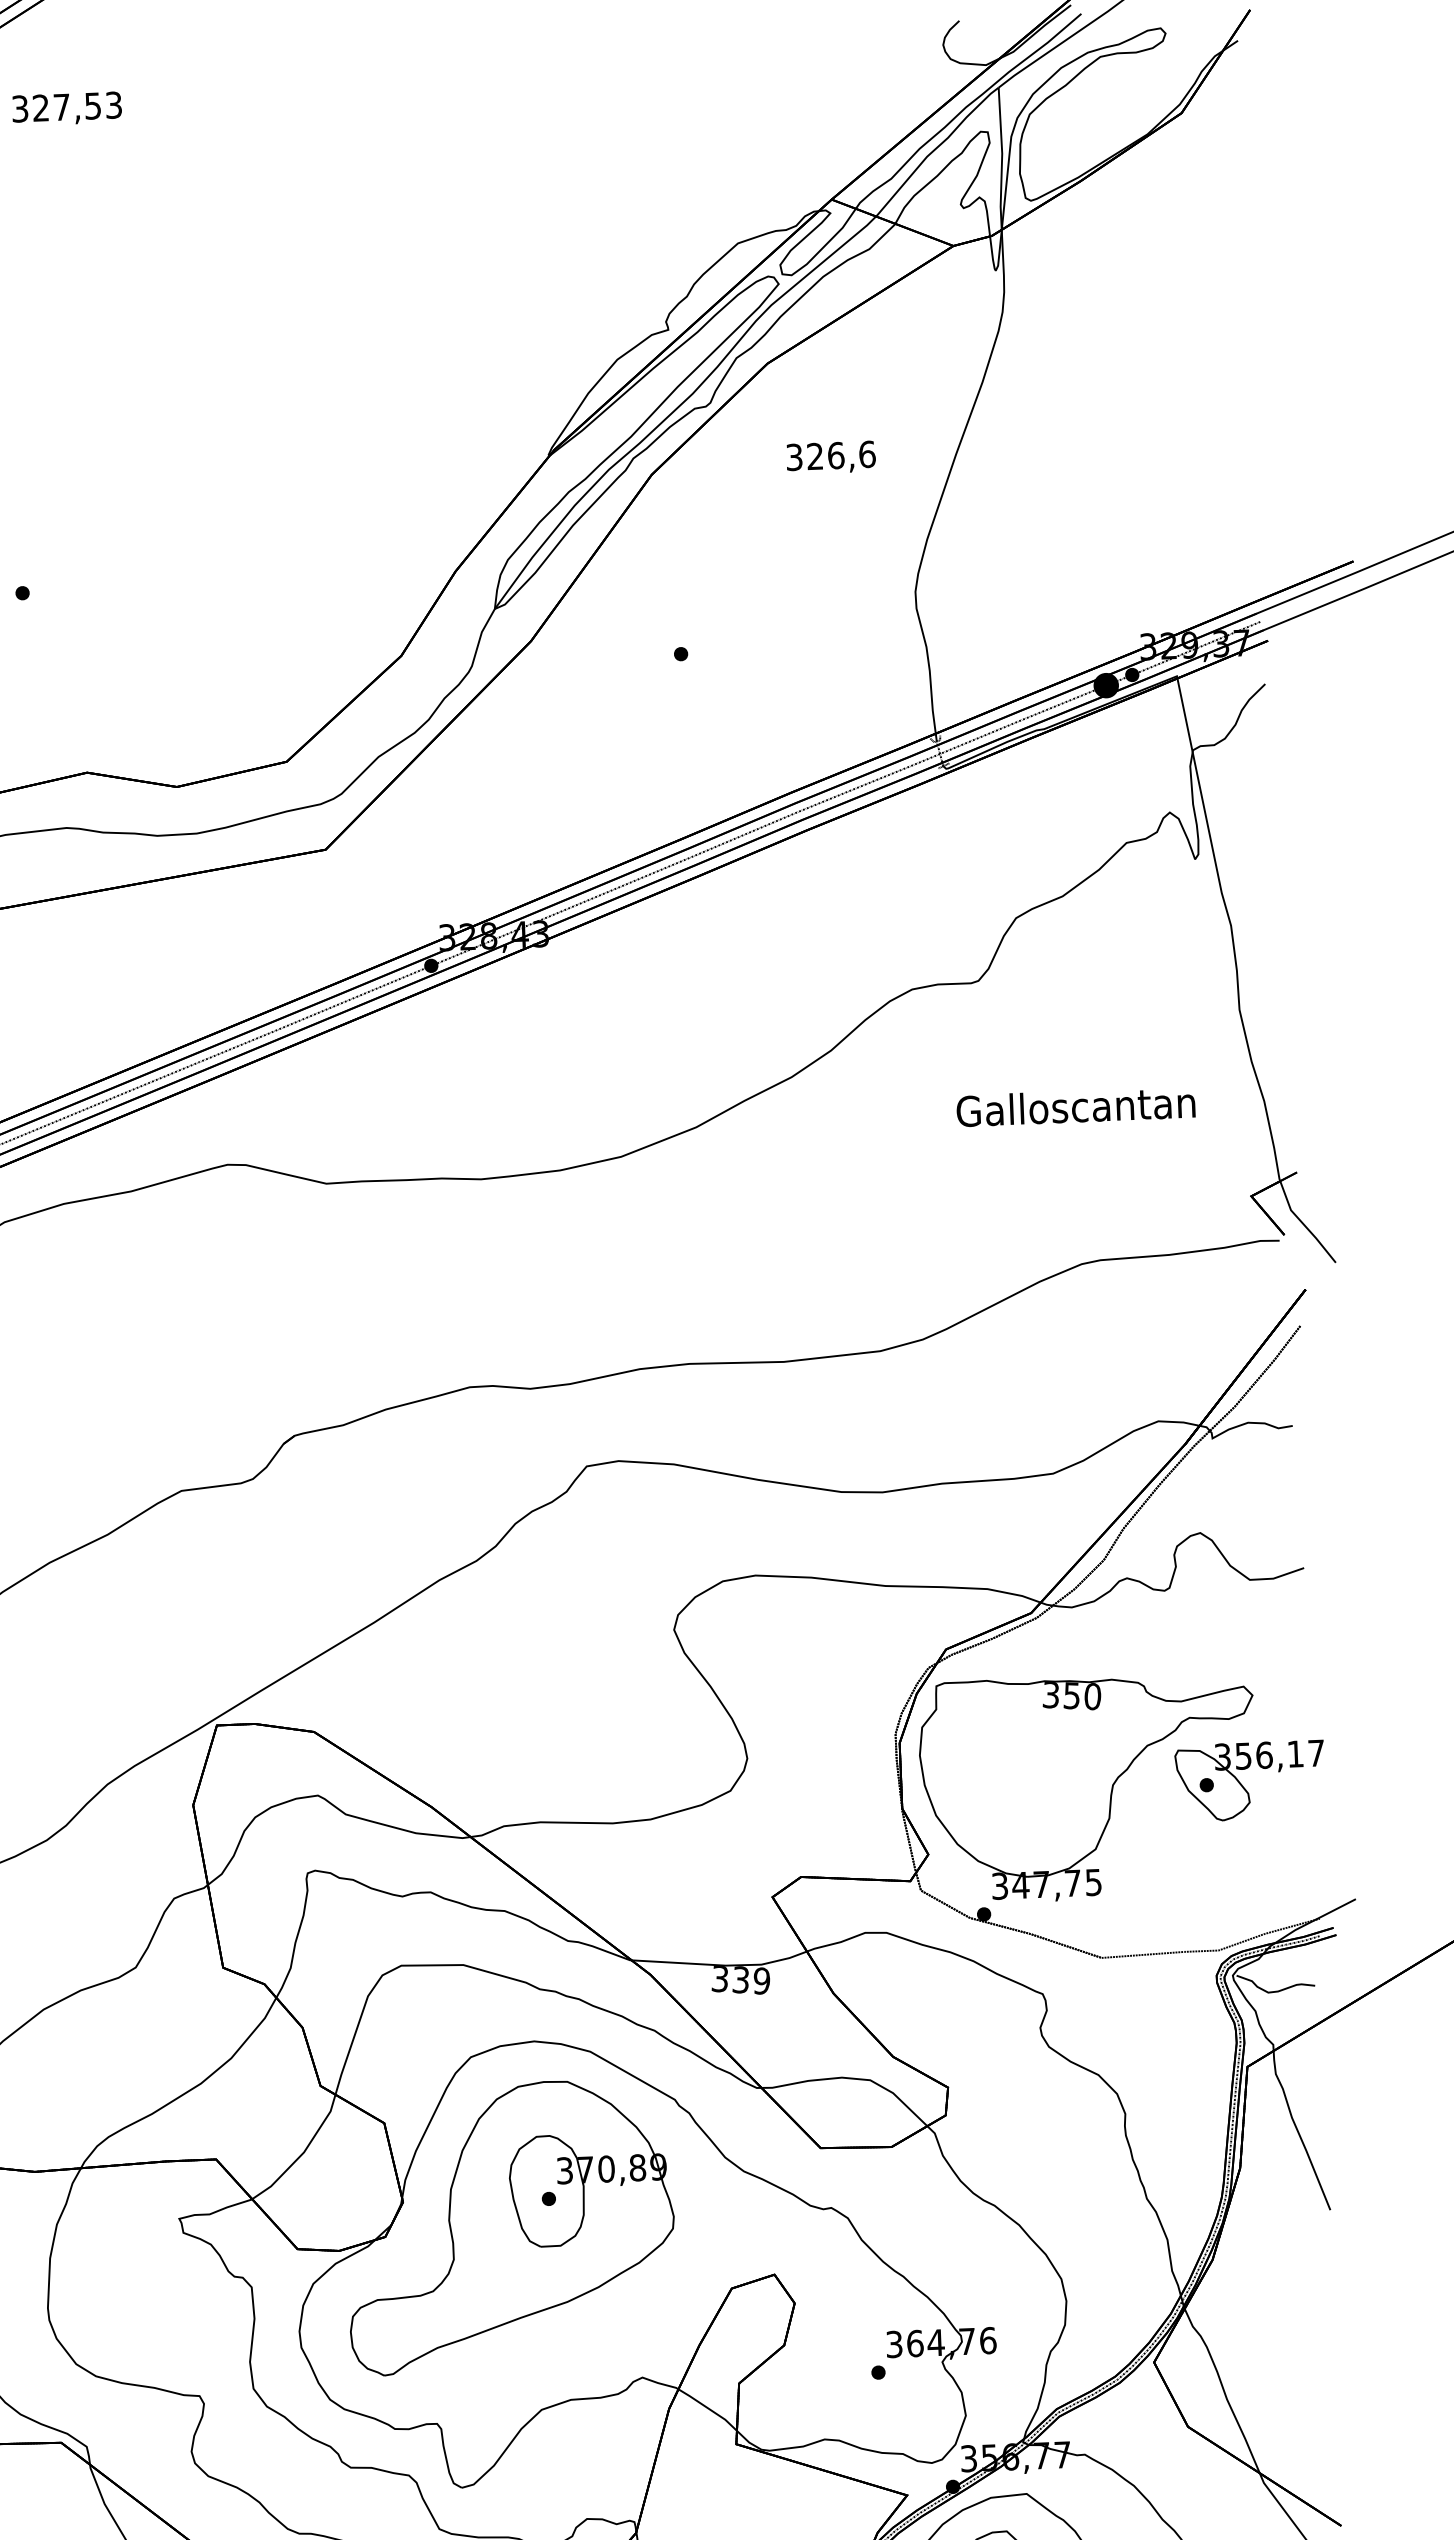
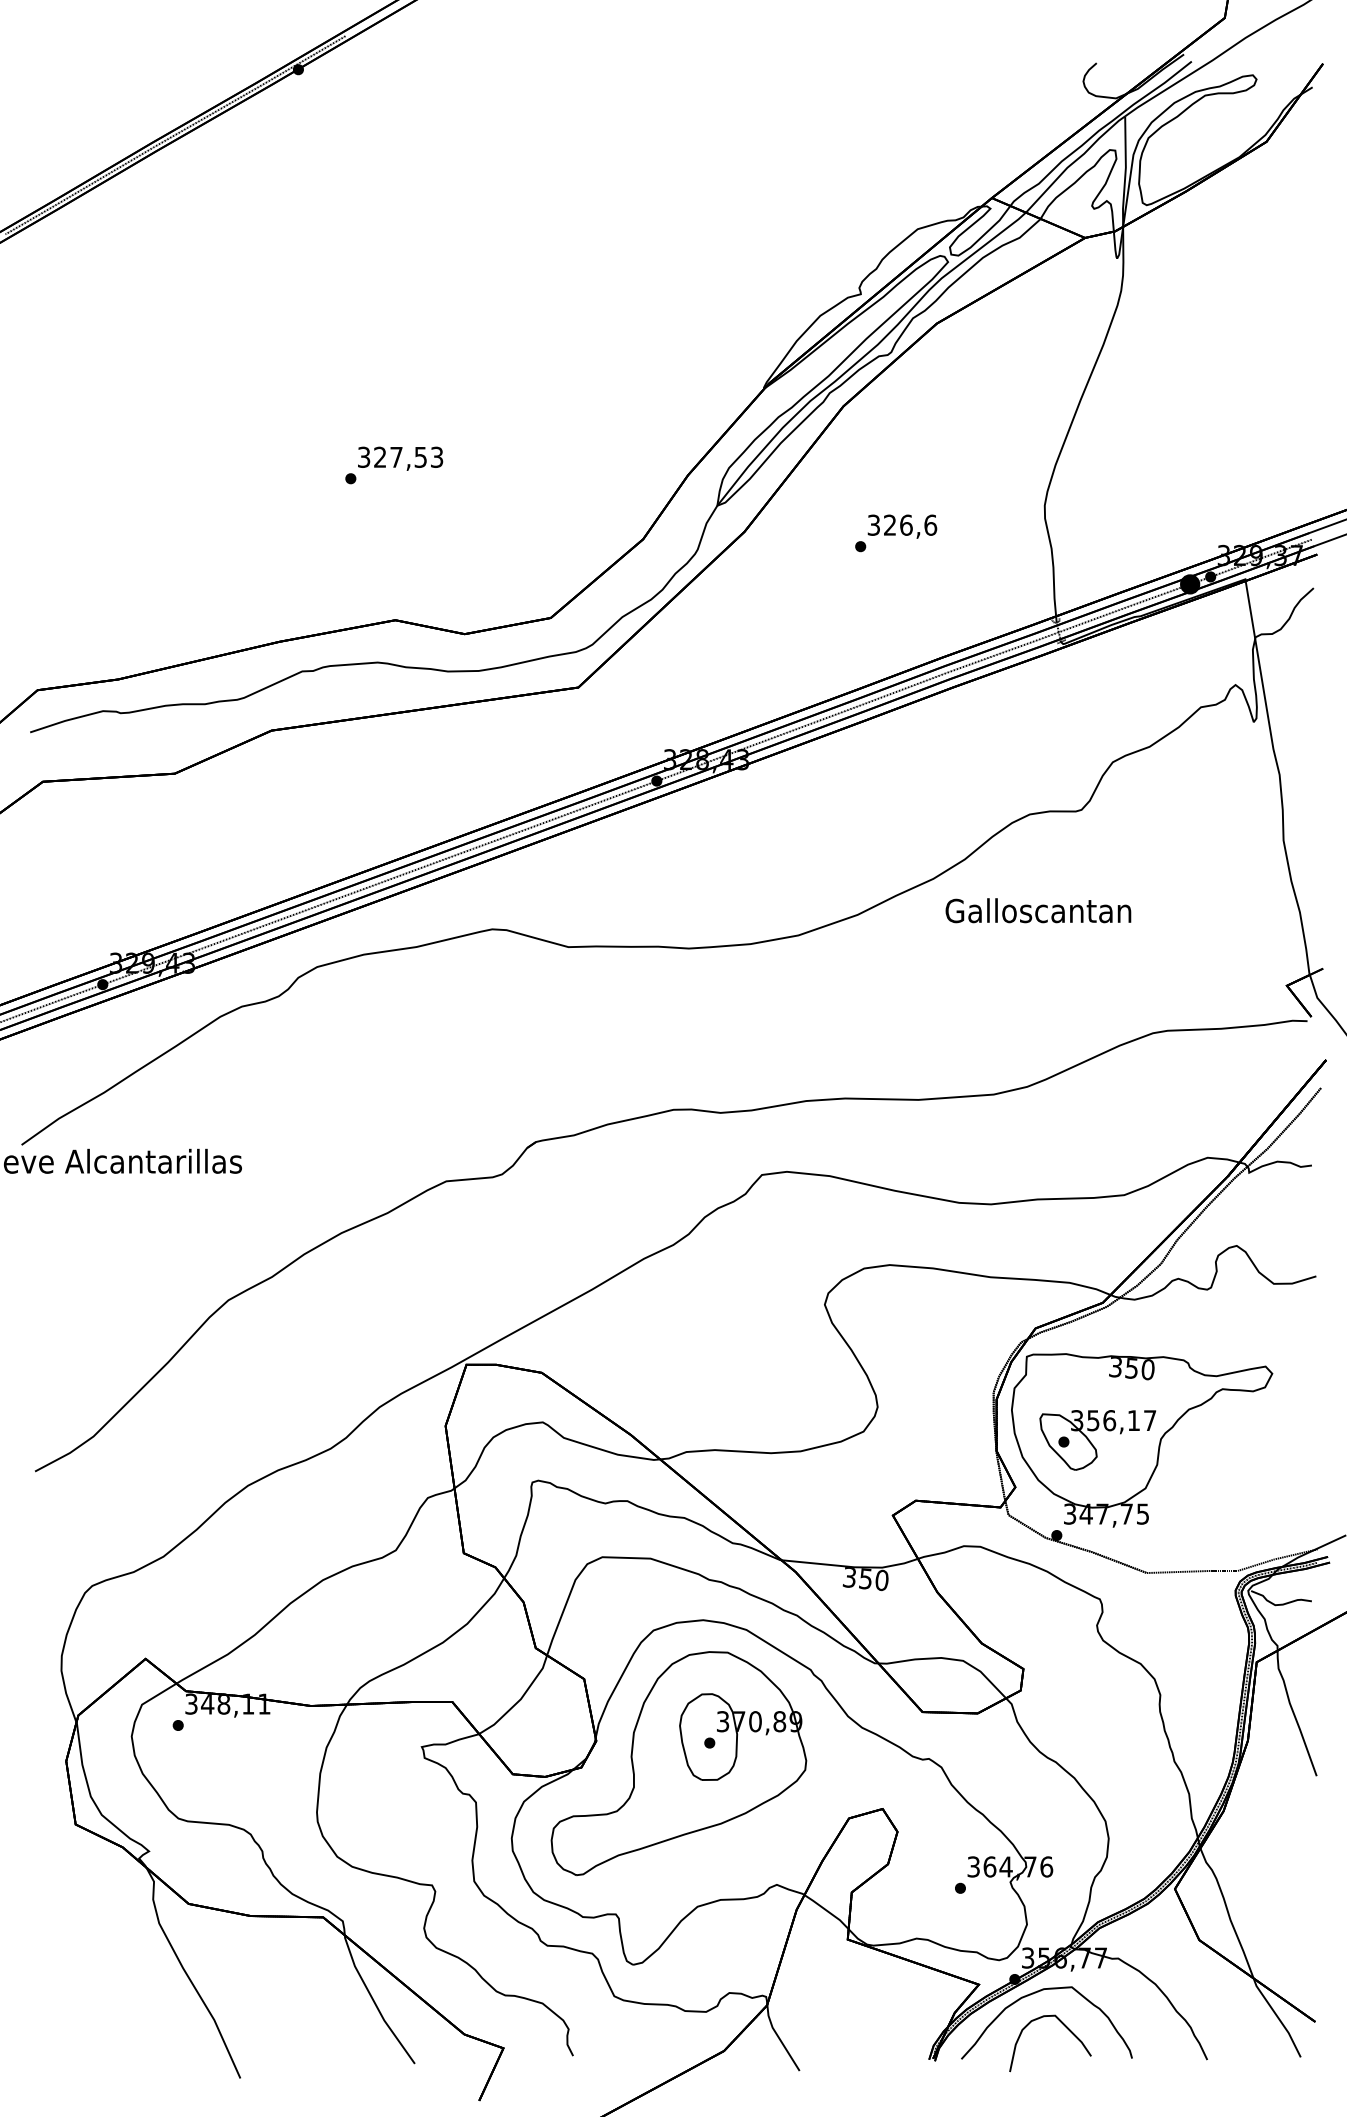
text: (67, 108) -> (400, 458), moved
text: (831, 457) -> (902, 526), moved
text: (1076, 1106) -> (1038, 910), moved
part: (1249, 1781) -> (1097, 1440), moved
text: (750, 1980) -> (873, 1579), 339 -> 350

